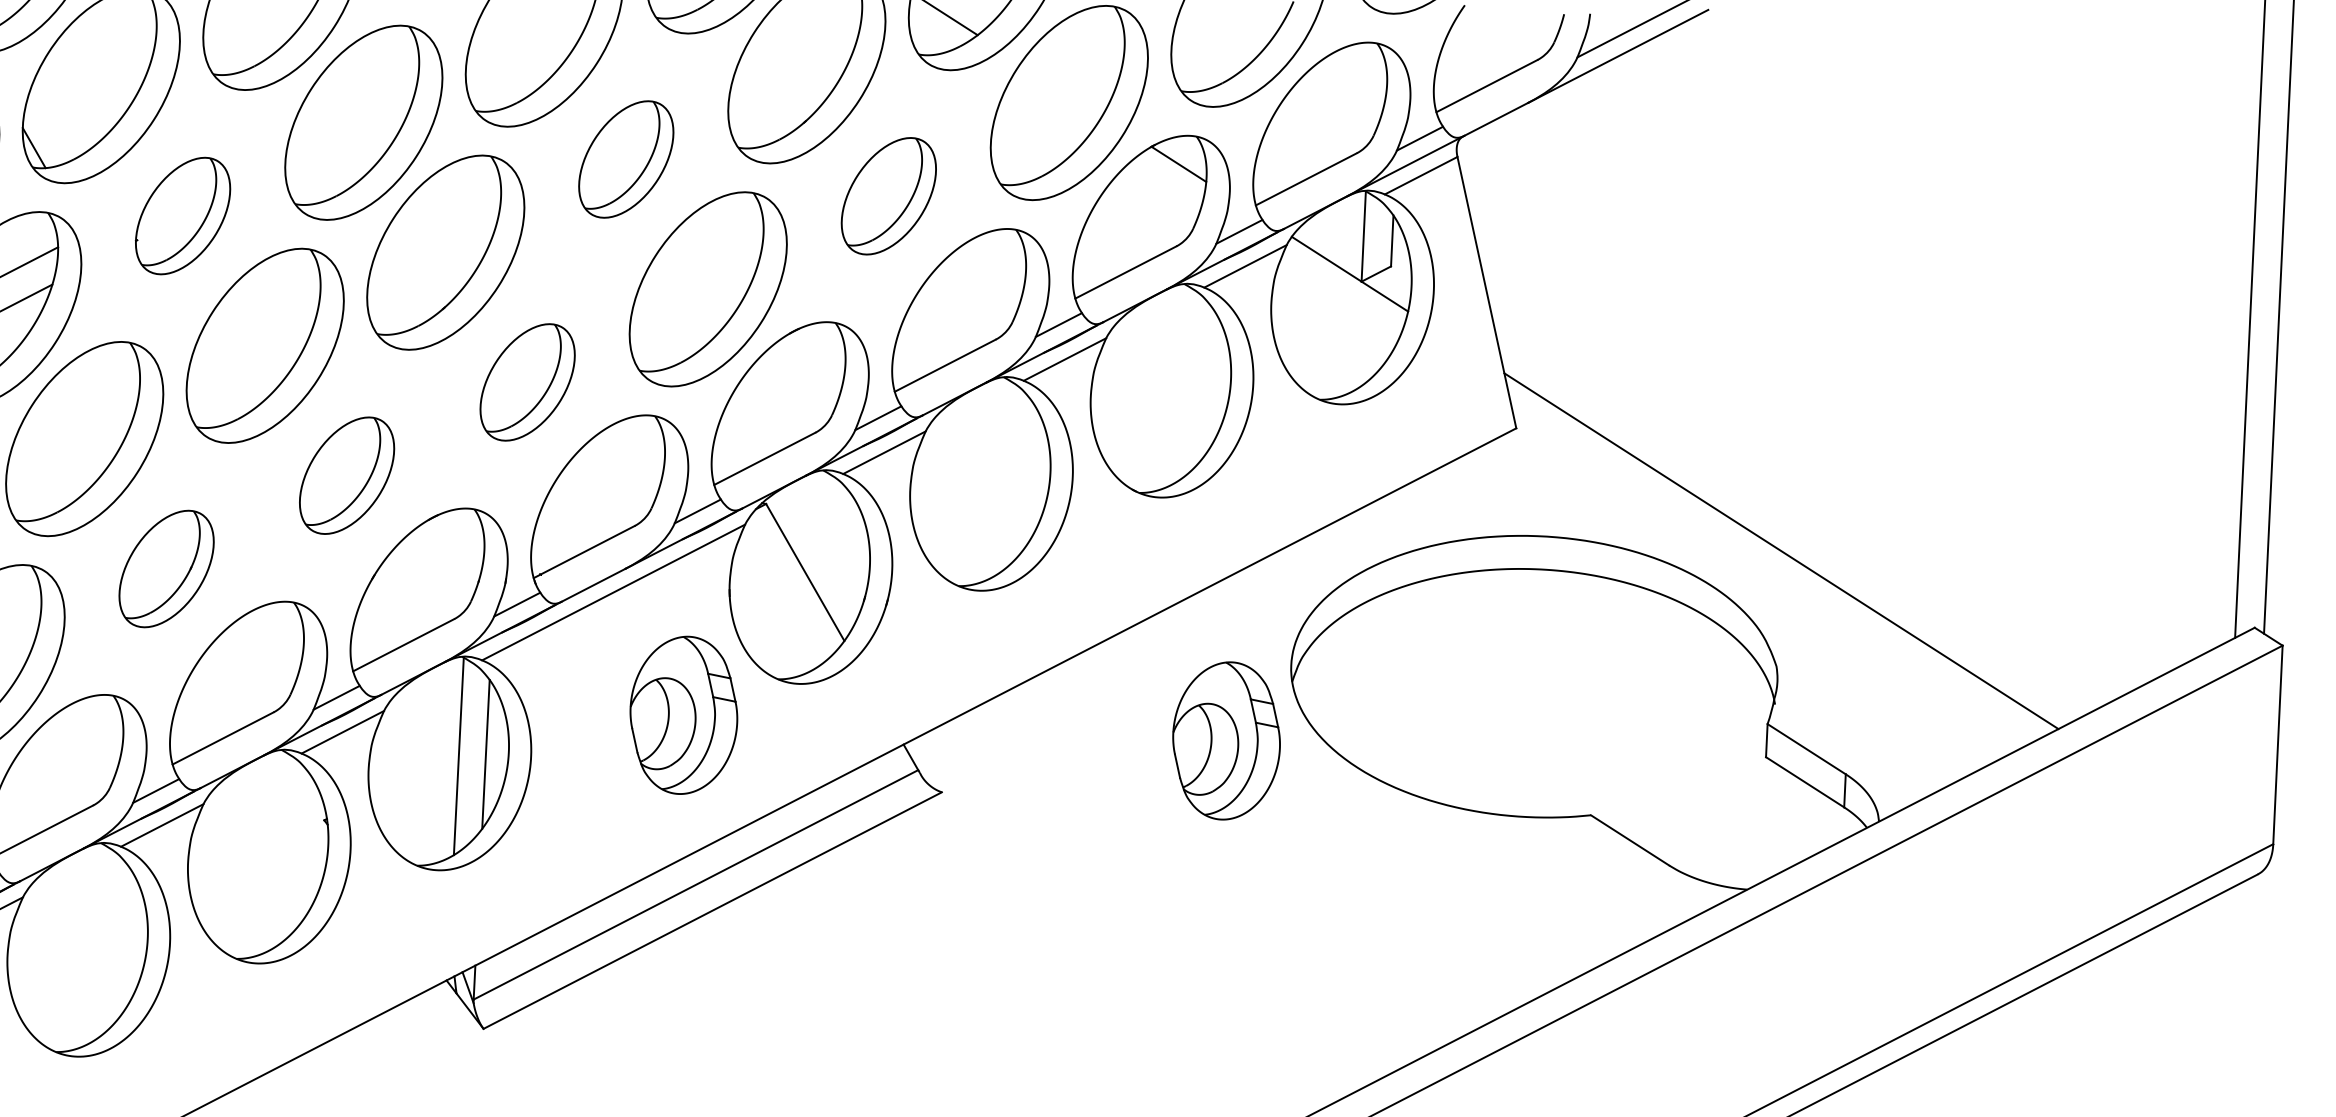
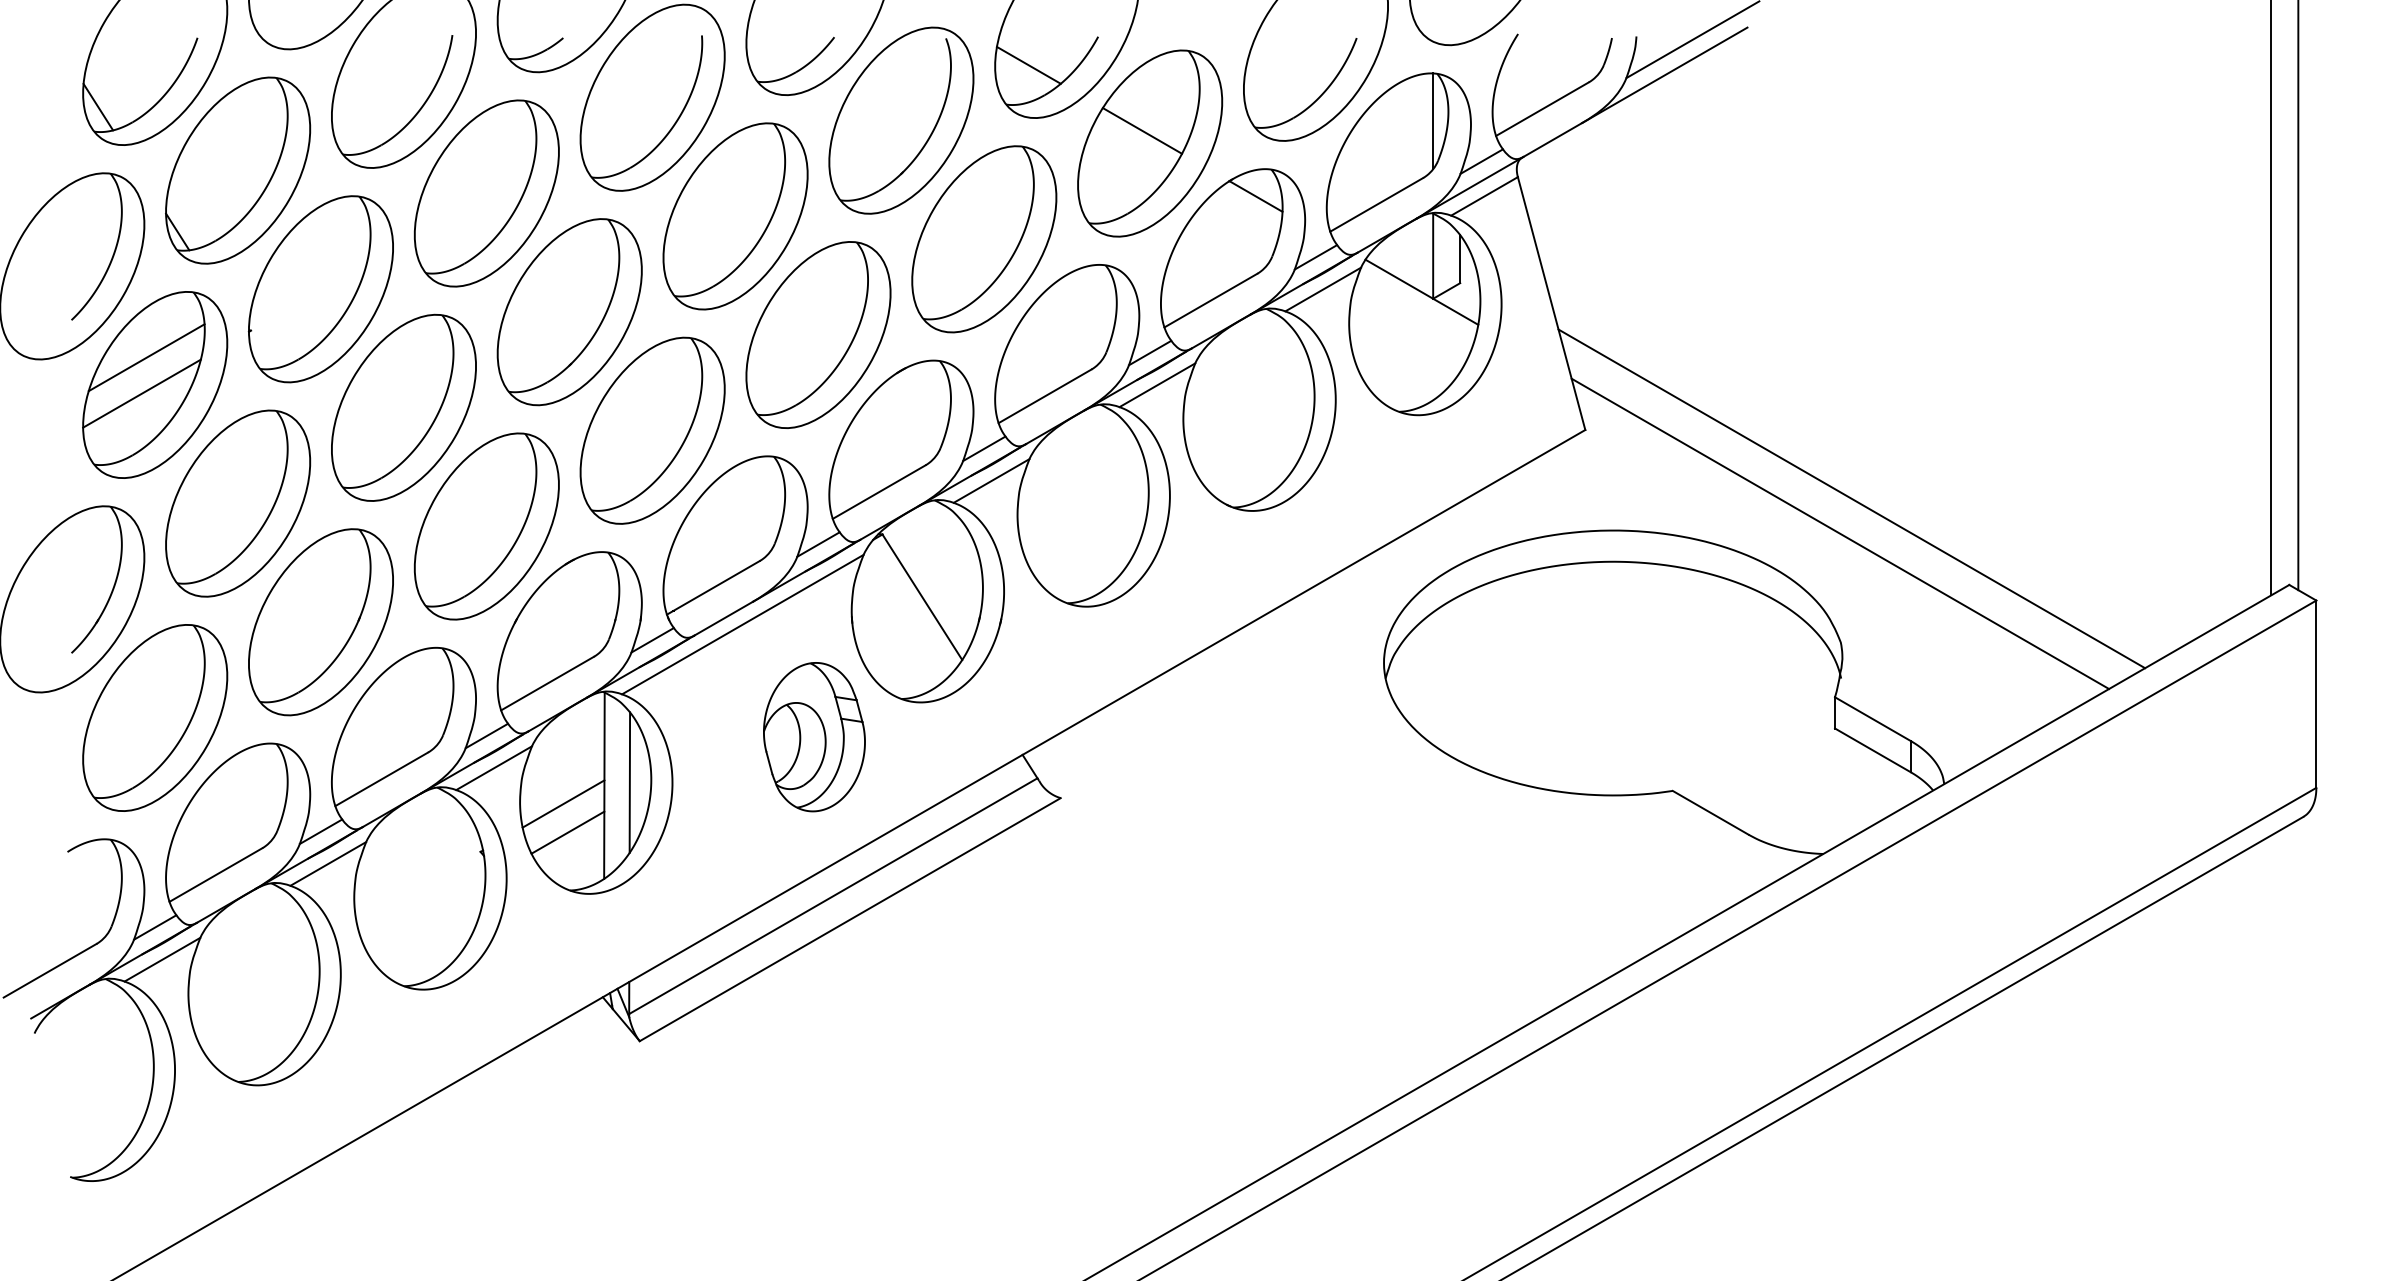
line: (1061, 88) -> (1142, 130), added
line: (1370, 93) -> (1433, 121), added
part: (626, 159) -> (735, 216), size x1.67
part: (889, 196) -> (984, 239), size x1.67
part: (182, 216) -> (320, 289), size x1.67
part: (527, 382) -> (652, 430), size x1.67
part: (346, 475) -> (486, 526), size x1.67
line: (1795, 514) -> (1851, 498), added
part: (166, 569) -> (320, 622), size x1.67
part: (1226, 741) -> (1326, 737), removed
line: (414, 773) -> (563, 803), added
line: (417, 804) -> (567, 832), added

